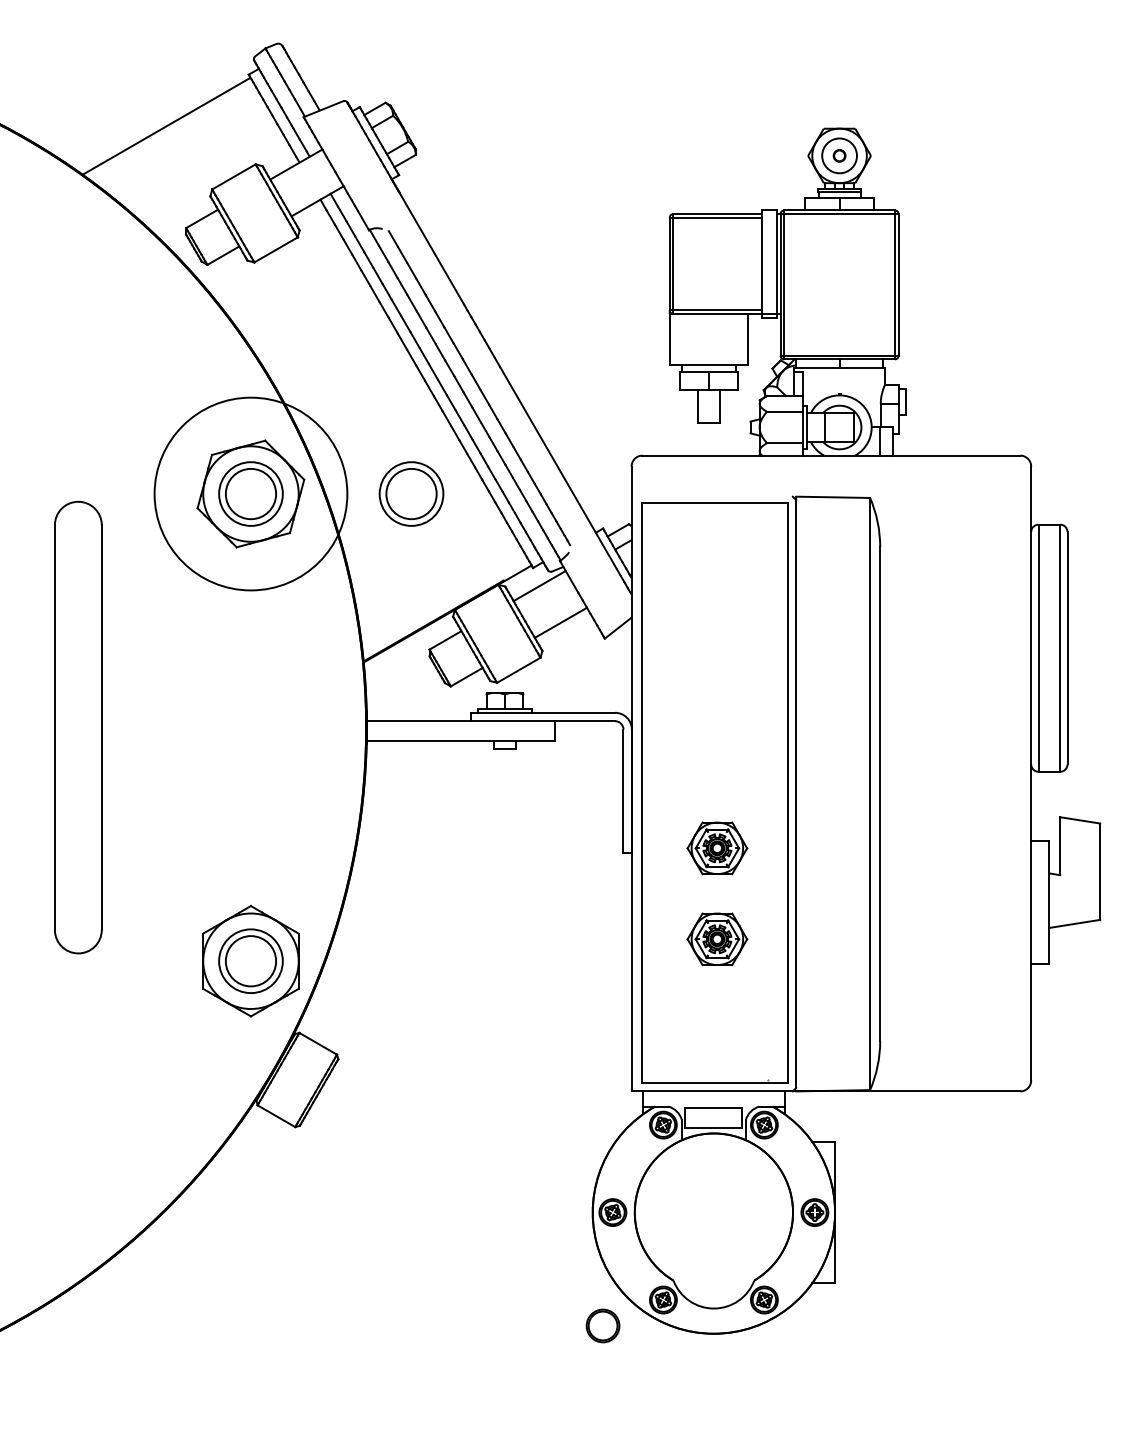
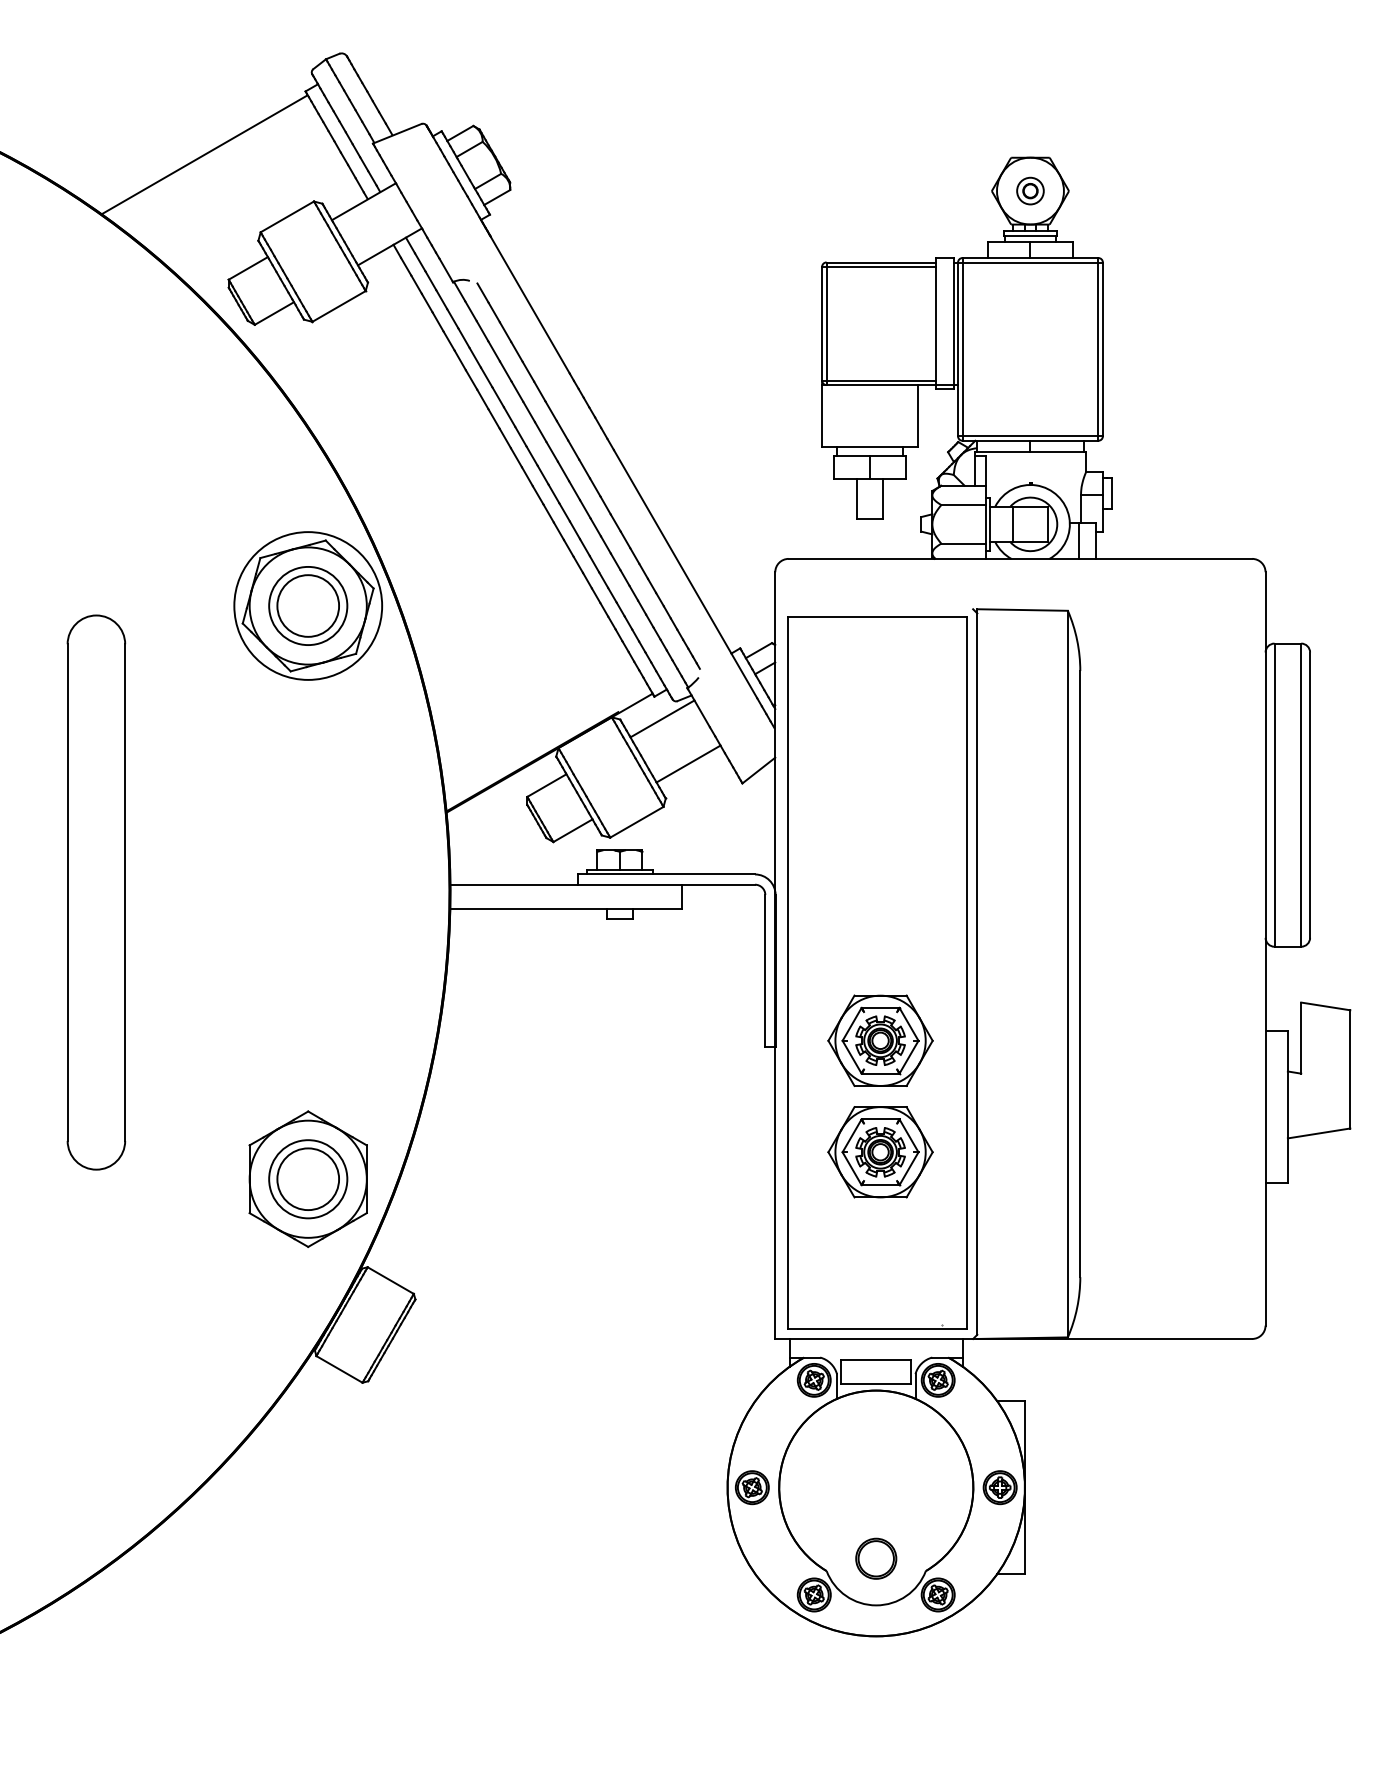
circle: (839, 155) -> (1030, 190), size x0.62
circle: (251, 493) -> (308, 605), size x0.62
part: (411, 493) -> (505, 605), removed
part: (717, 848) -> (880, 1040), size x1.43
part: (717, 939) -> (880, 1152), size x1.43
part: (603, 1325) -> (876, 1558), moved

